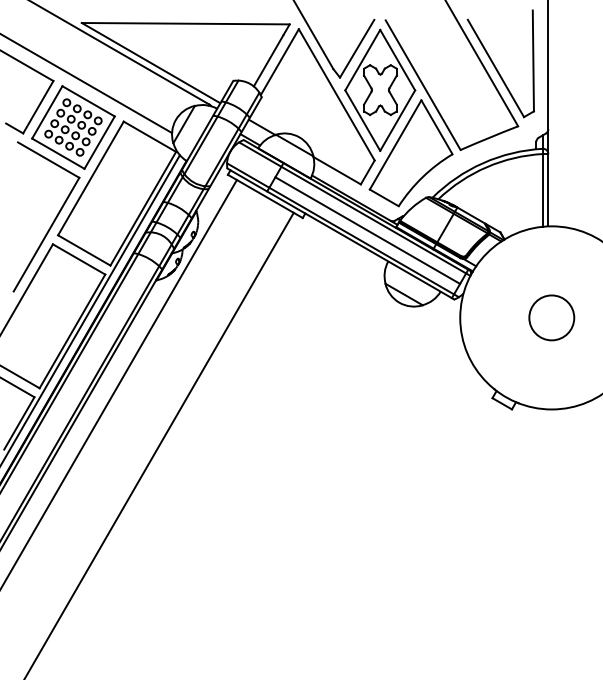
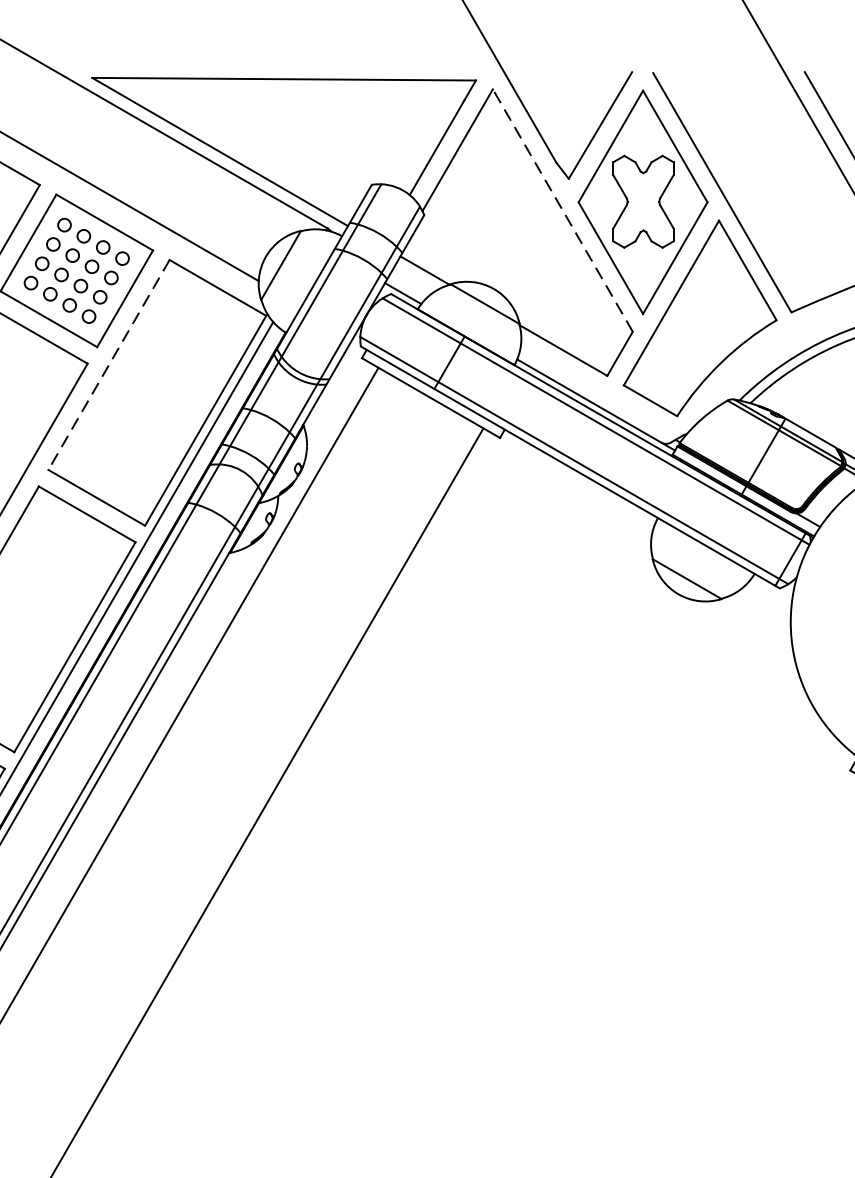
line: (336, 94) -> (562, 209), solid -> dashed
line: (90, 178) -> (108, 364), solid -> dashed
line: (367, 230) -> (619, 460), removed

